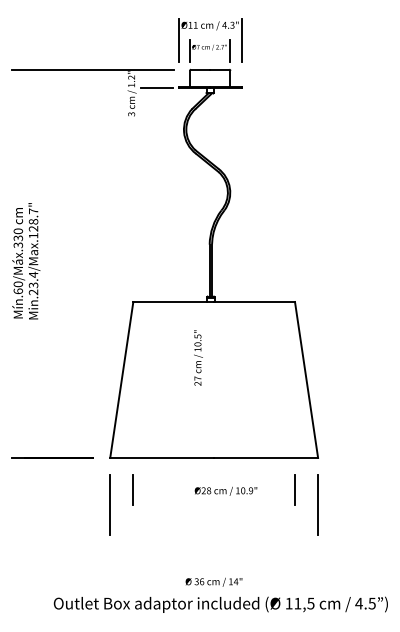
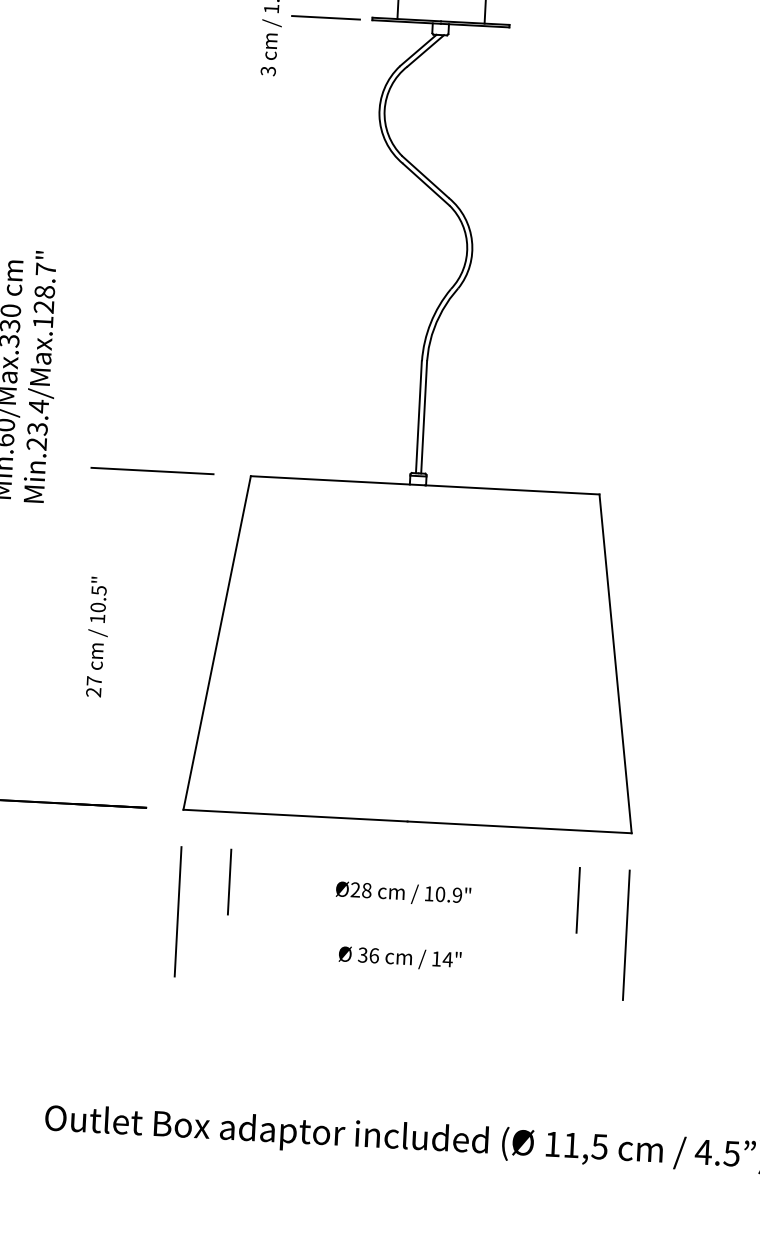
line: (87, 301) -> (152, 469), added
text: (198, 357) -> (97, 635), moved
text: (225, 490) -> (402, 891), moved
text: (213, 581) -> (399, 956), moved

